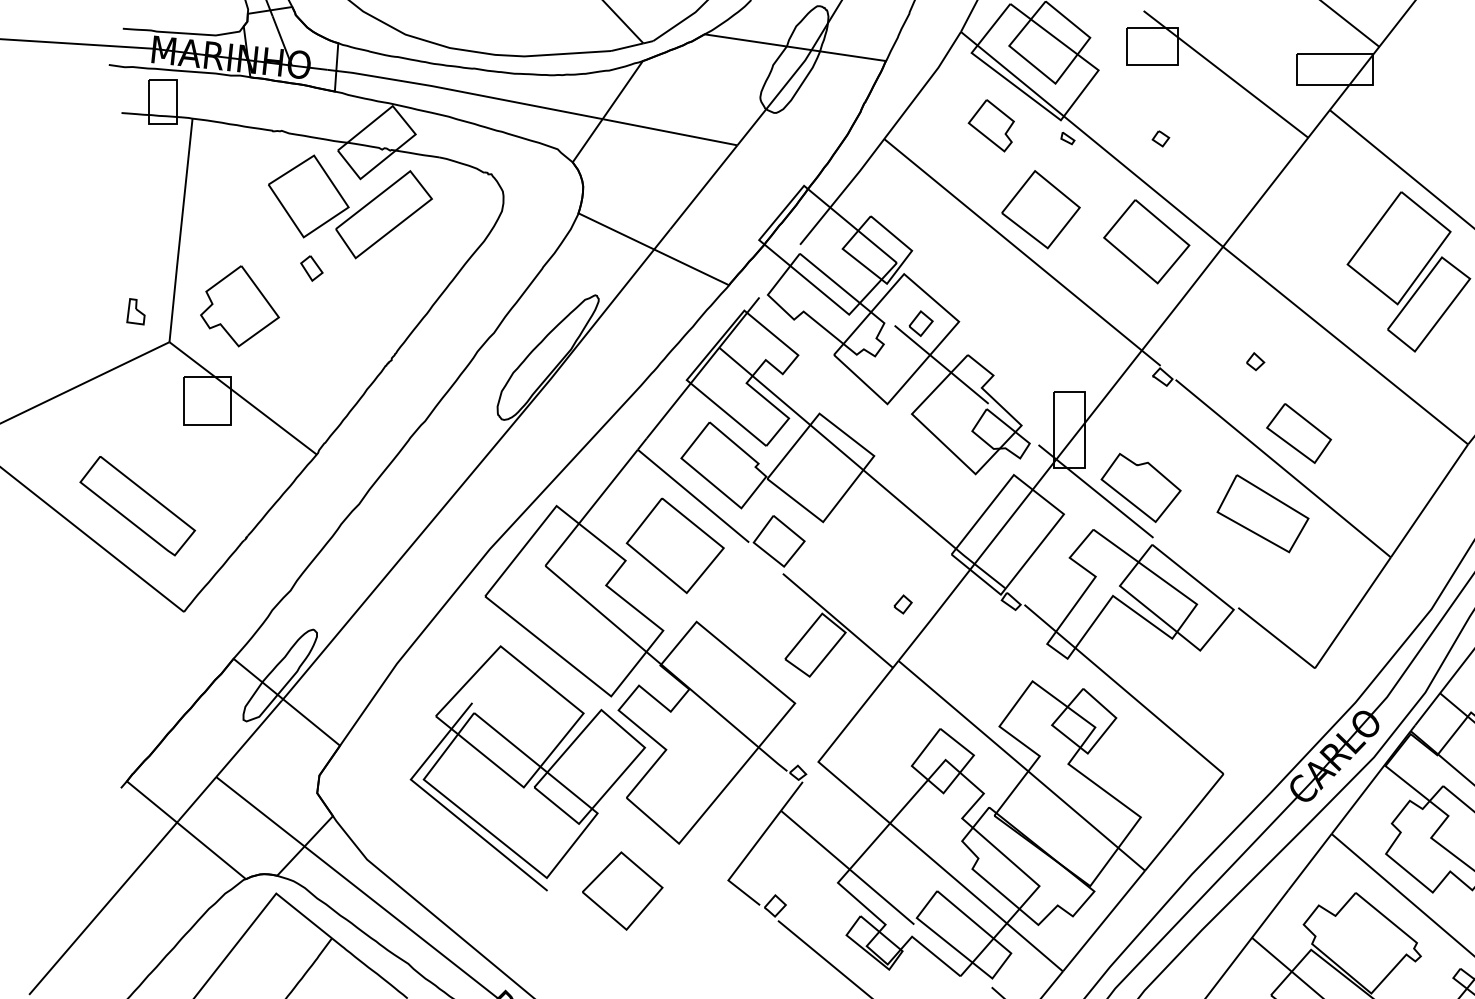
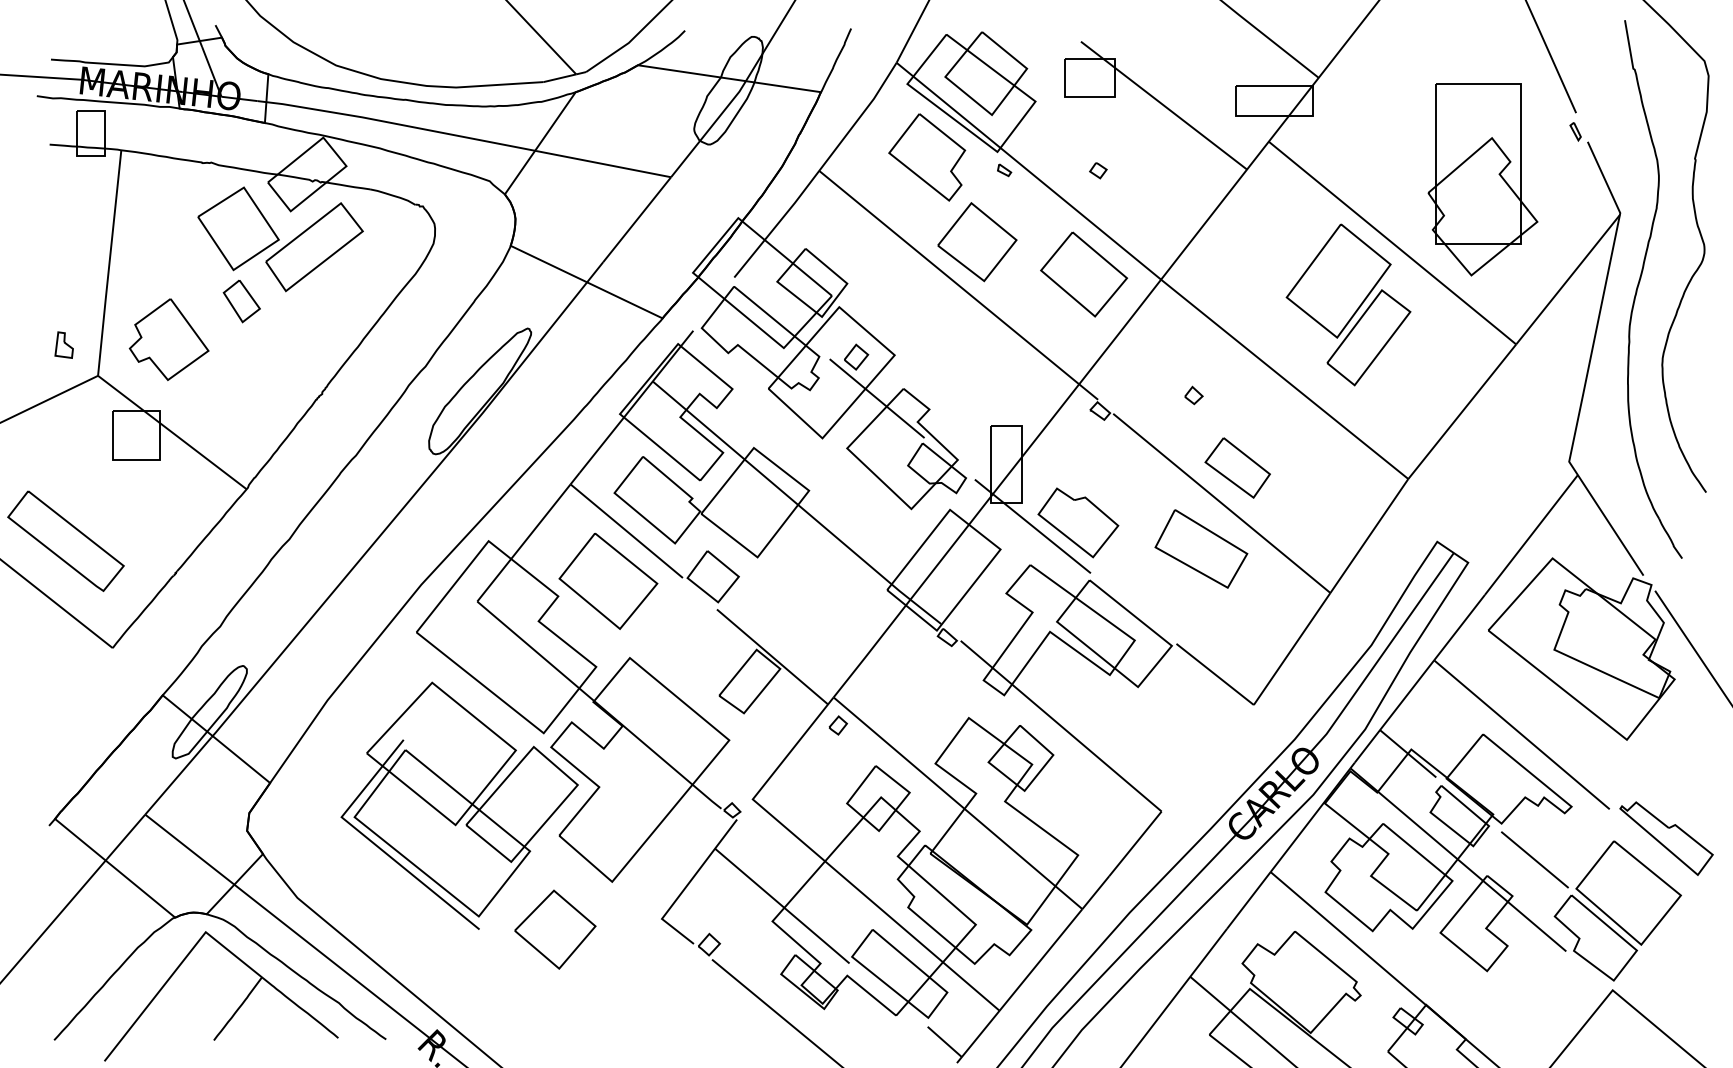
part: (991, 125) -> (927, 157), size x1.67
part: (311, 268) -> (241, 301), size x1.67
part: (902, 604) -> (837, 725), moved

